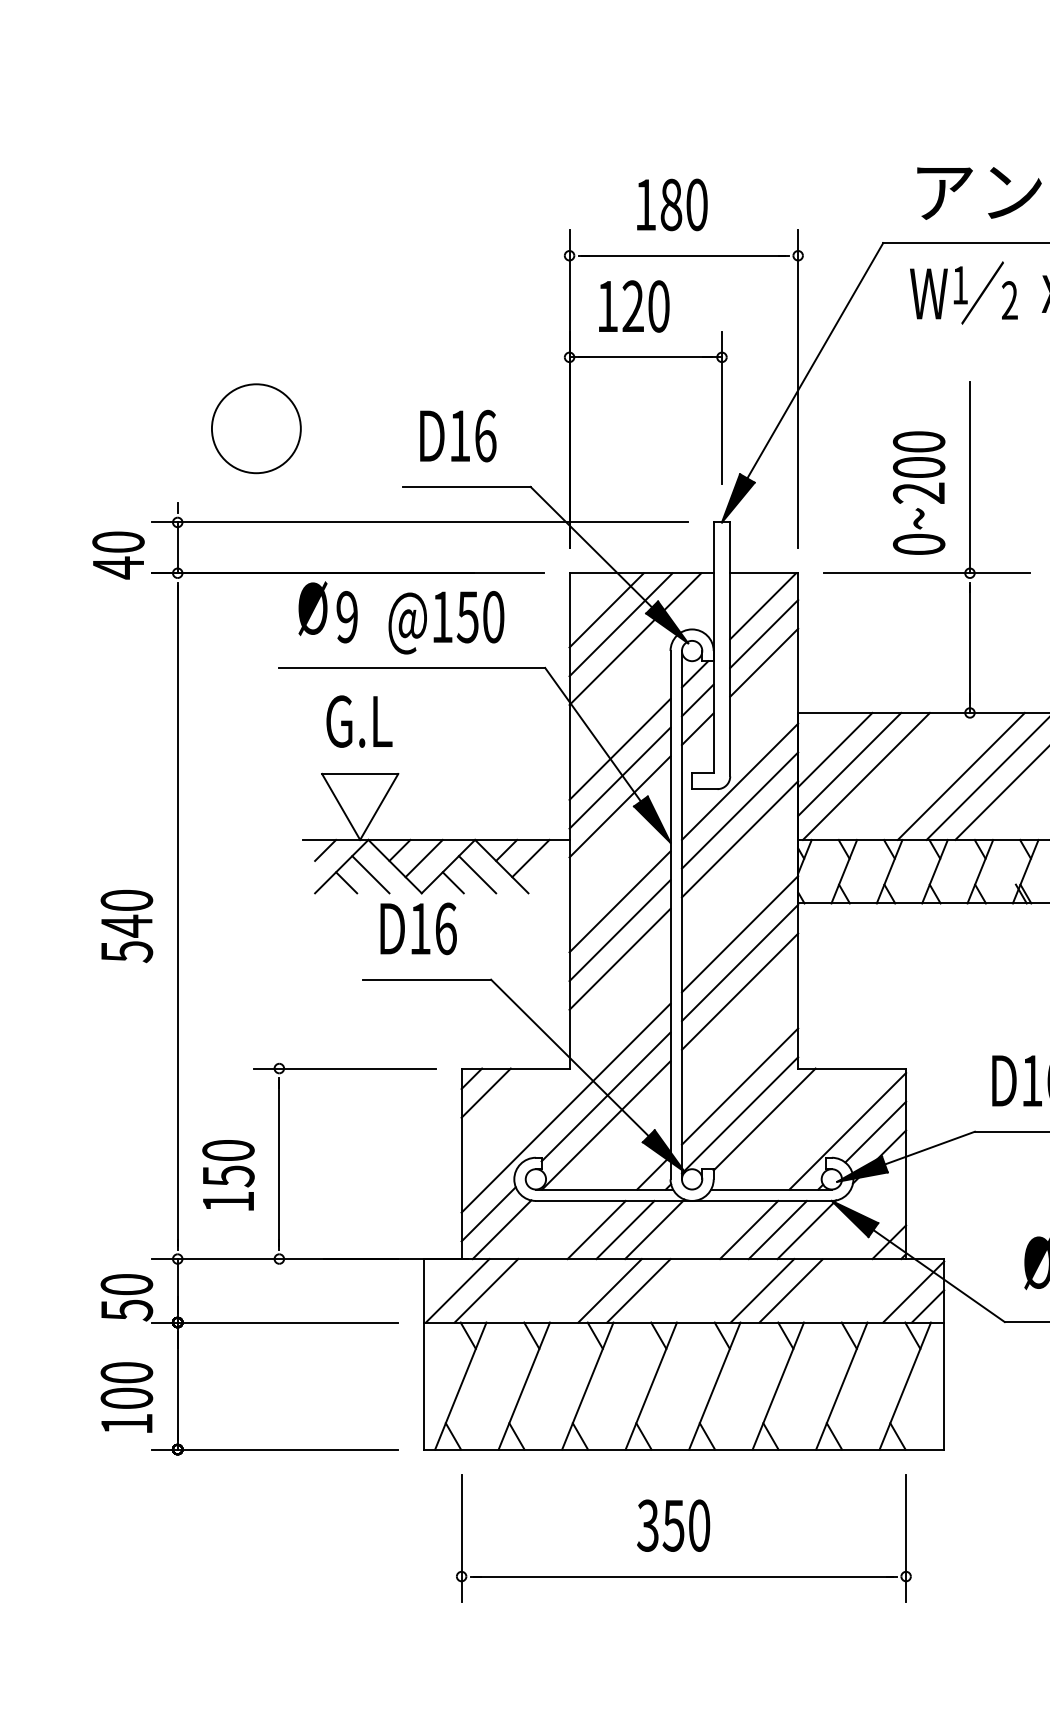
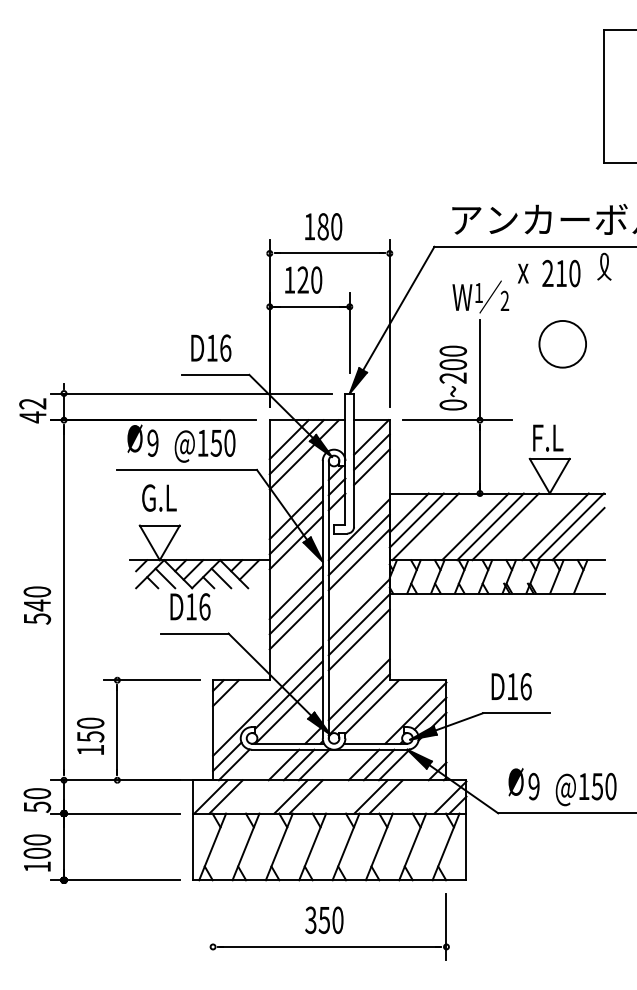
text: (963, 291) -> (480, 296), moved
circle: (256, 429) -> (105, 344), removed
text: (117, 541) -> (32, 403), 40 -> 42
line: (462, 1537) -> (213, 926), removed

